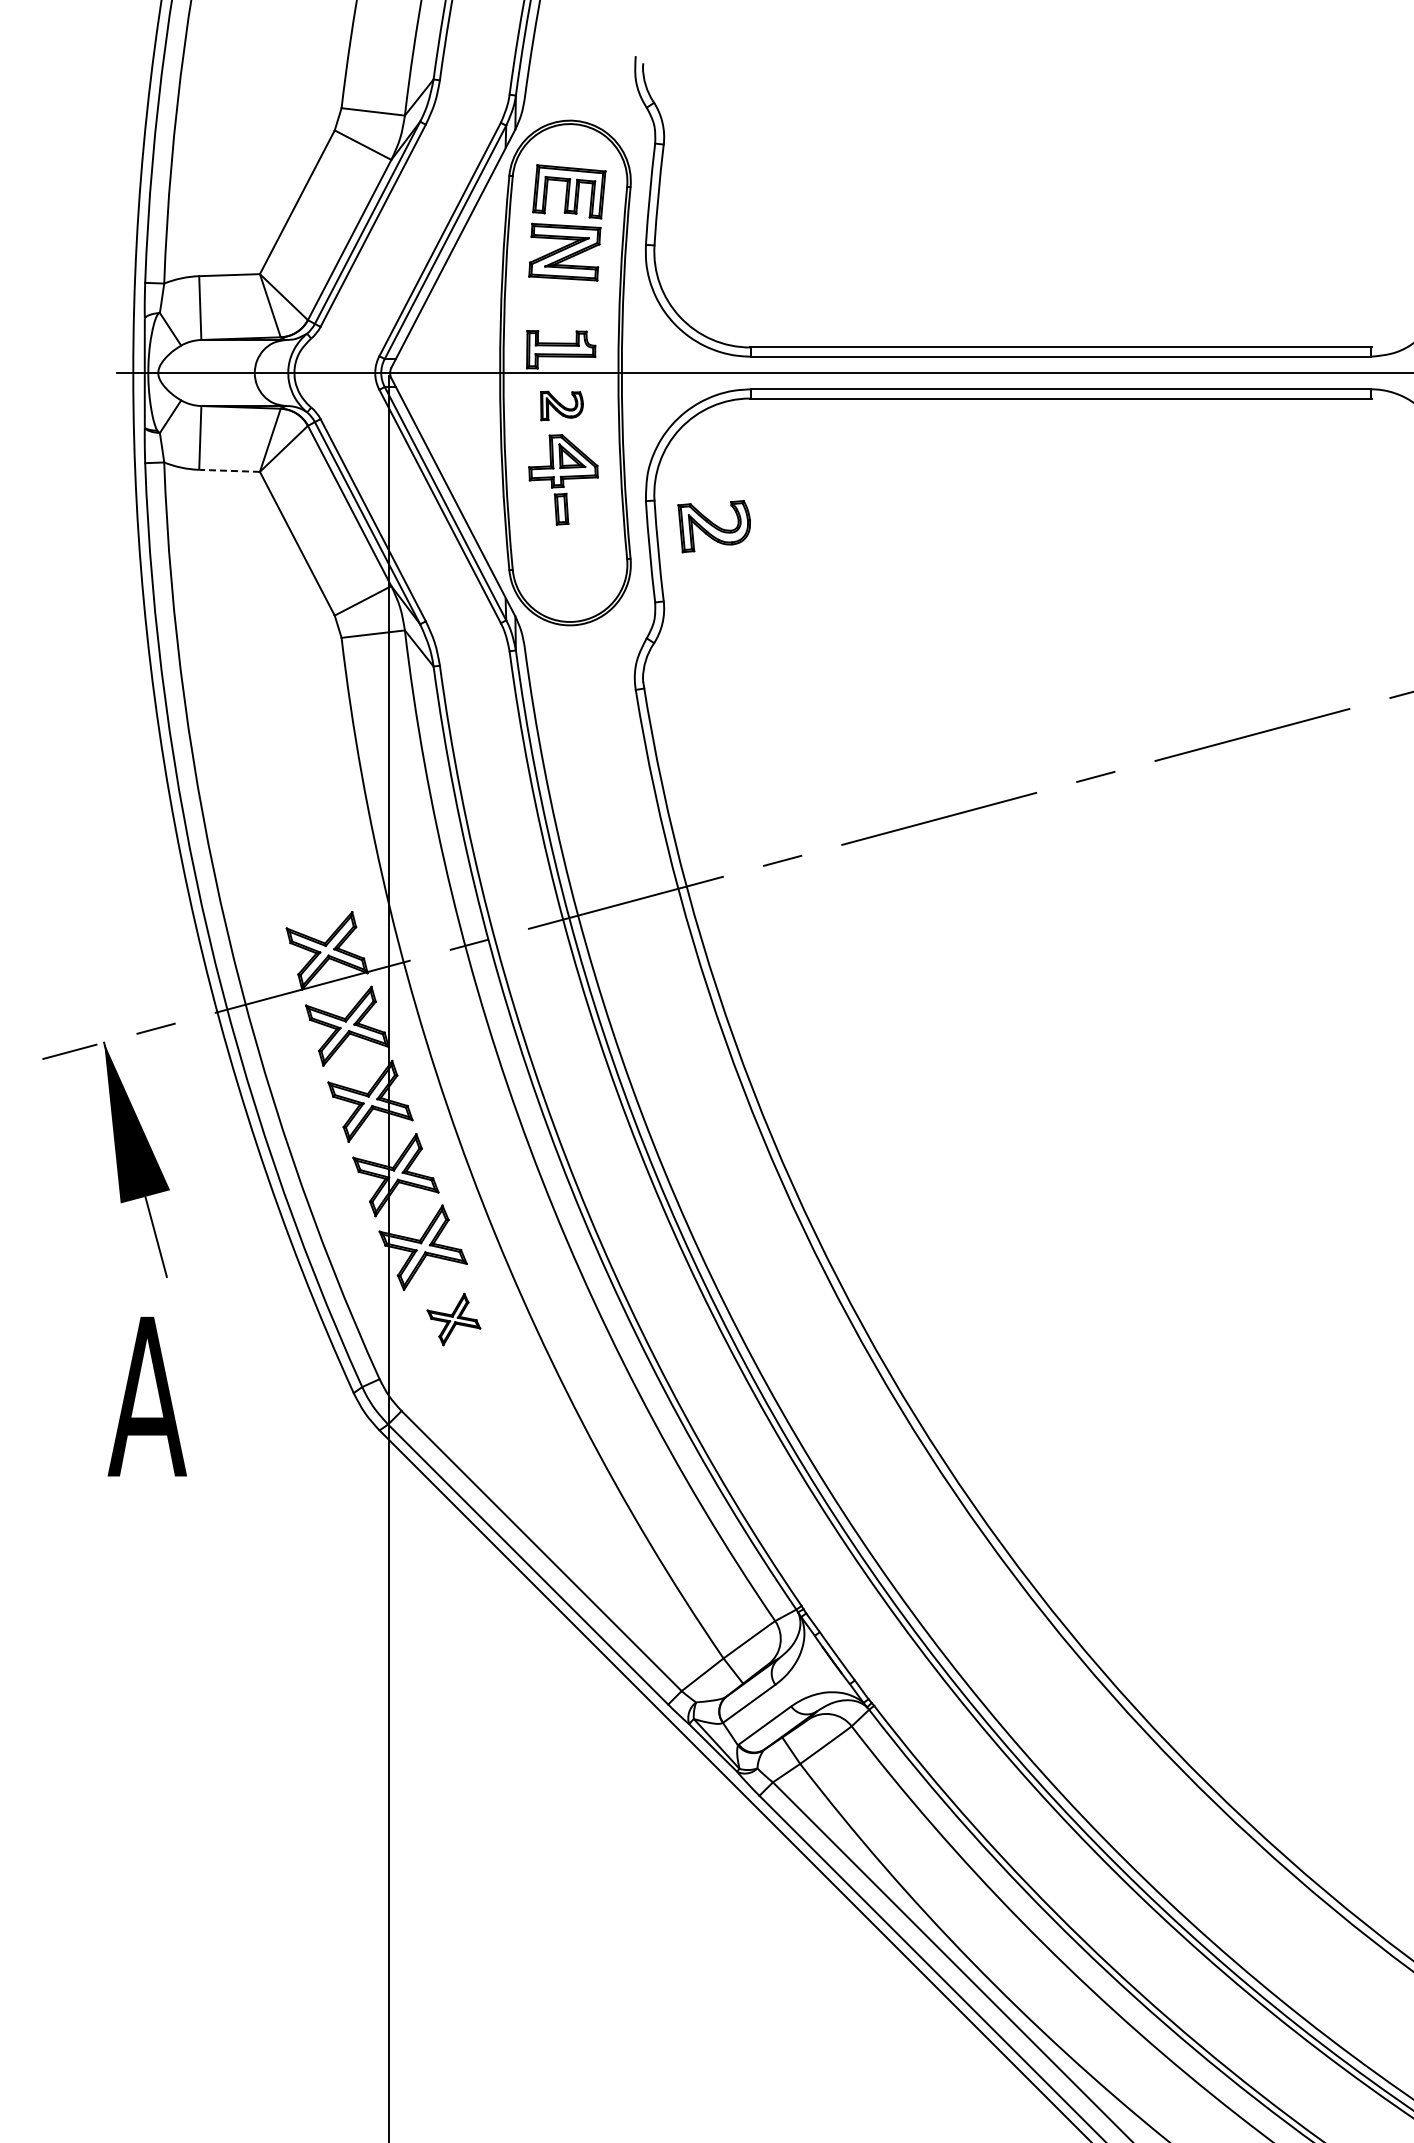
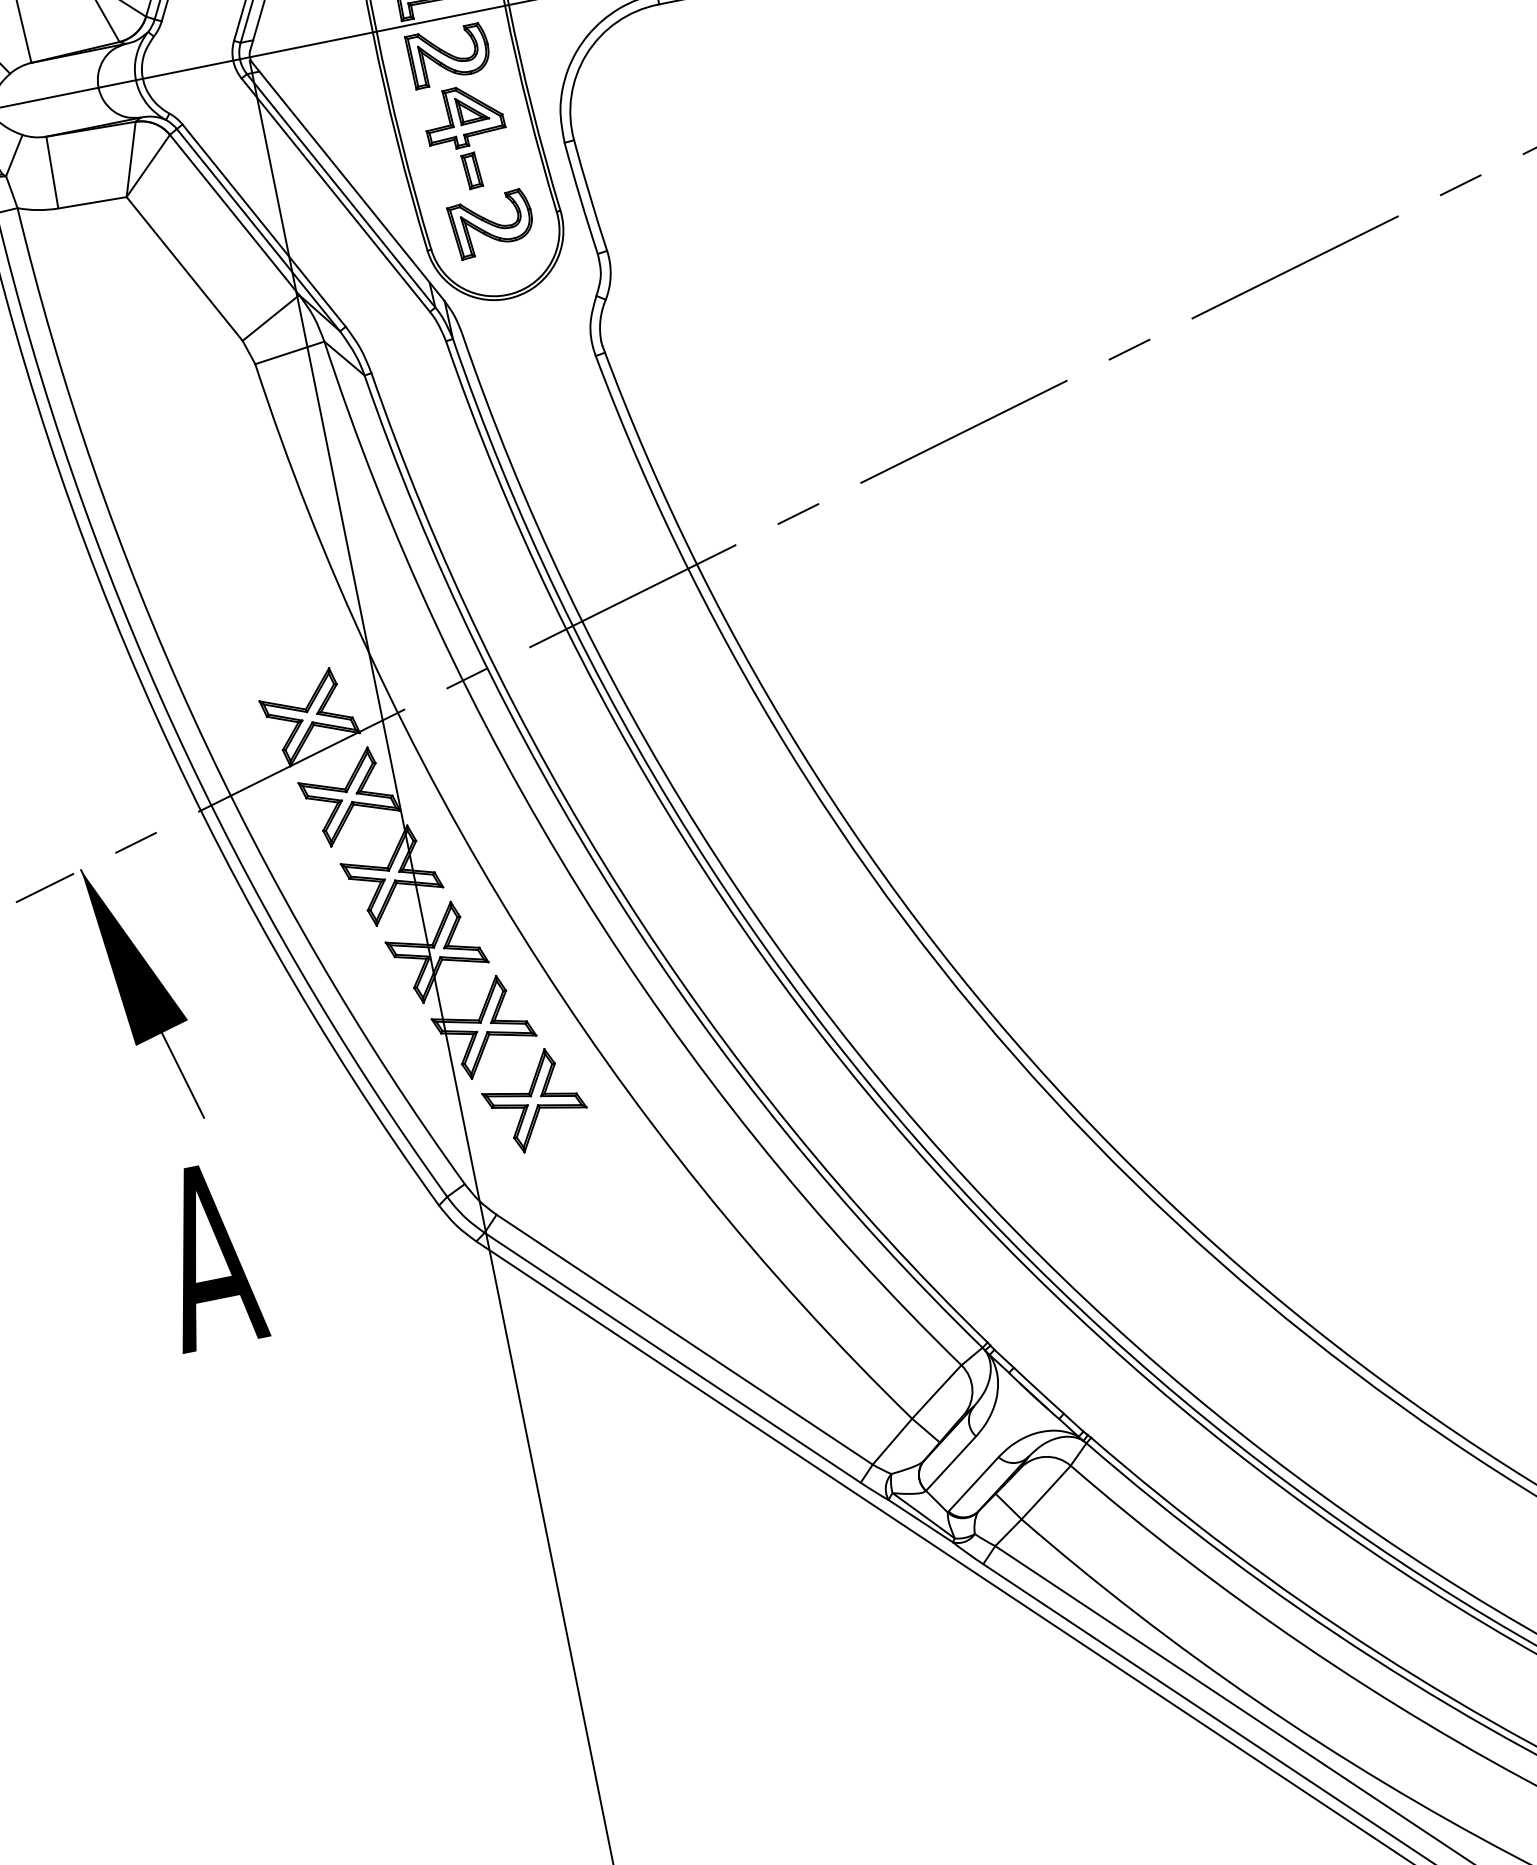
part: (561, 405) -> (448, 54), size x1.67
line: (229, 470) -> (92, 202), dashed -> solid
part: (713, 526) -> (491, 224), moved
part: (453, 1319) -> (533, 1100), size x1.67

